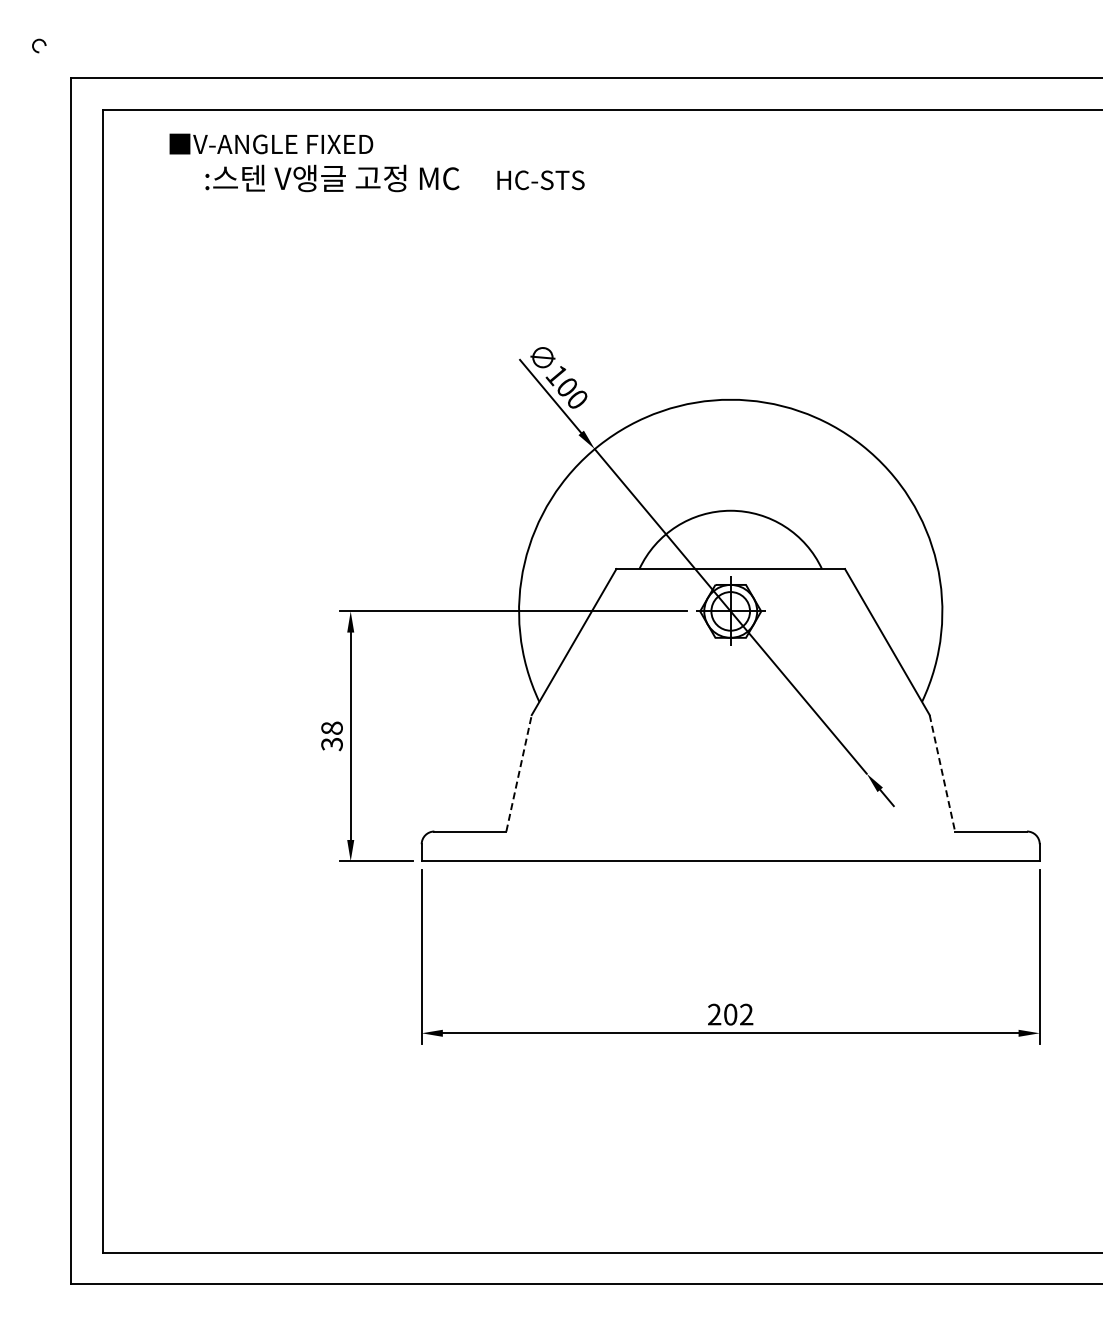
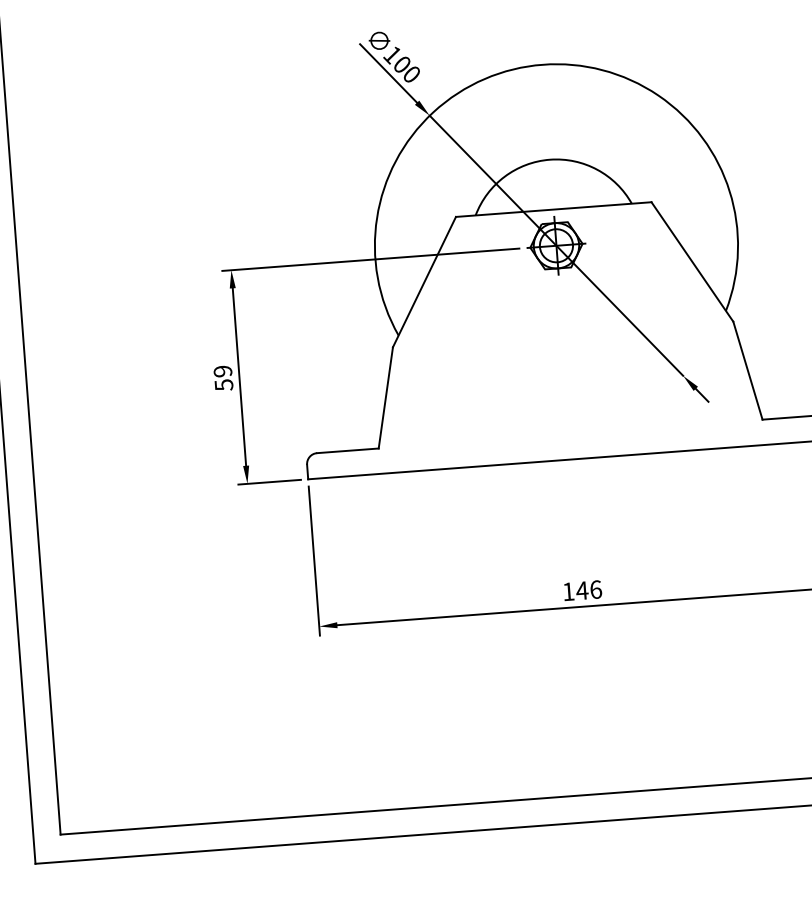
text: (331, 735) -> (222, 377), 38 -> 59
line: (519, 773) -> (386, 398), dashed -> solid
line: (942, 773) -> (748, 370), dashed -> solid
text: (730, 1014) -> (582, 590), 202 -> 146

